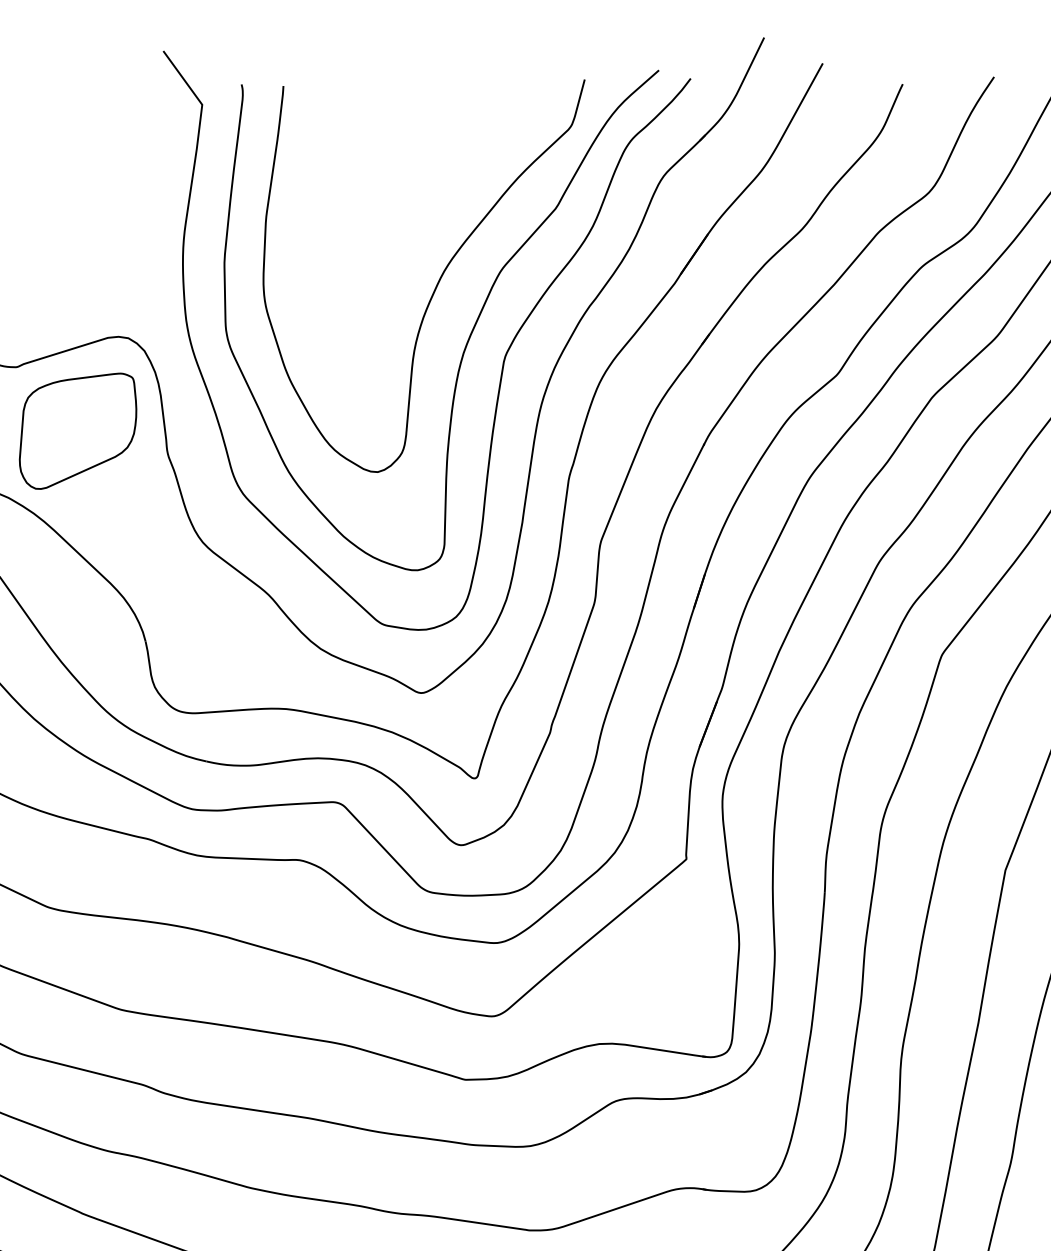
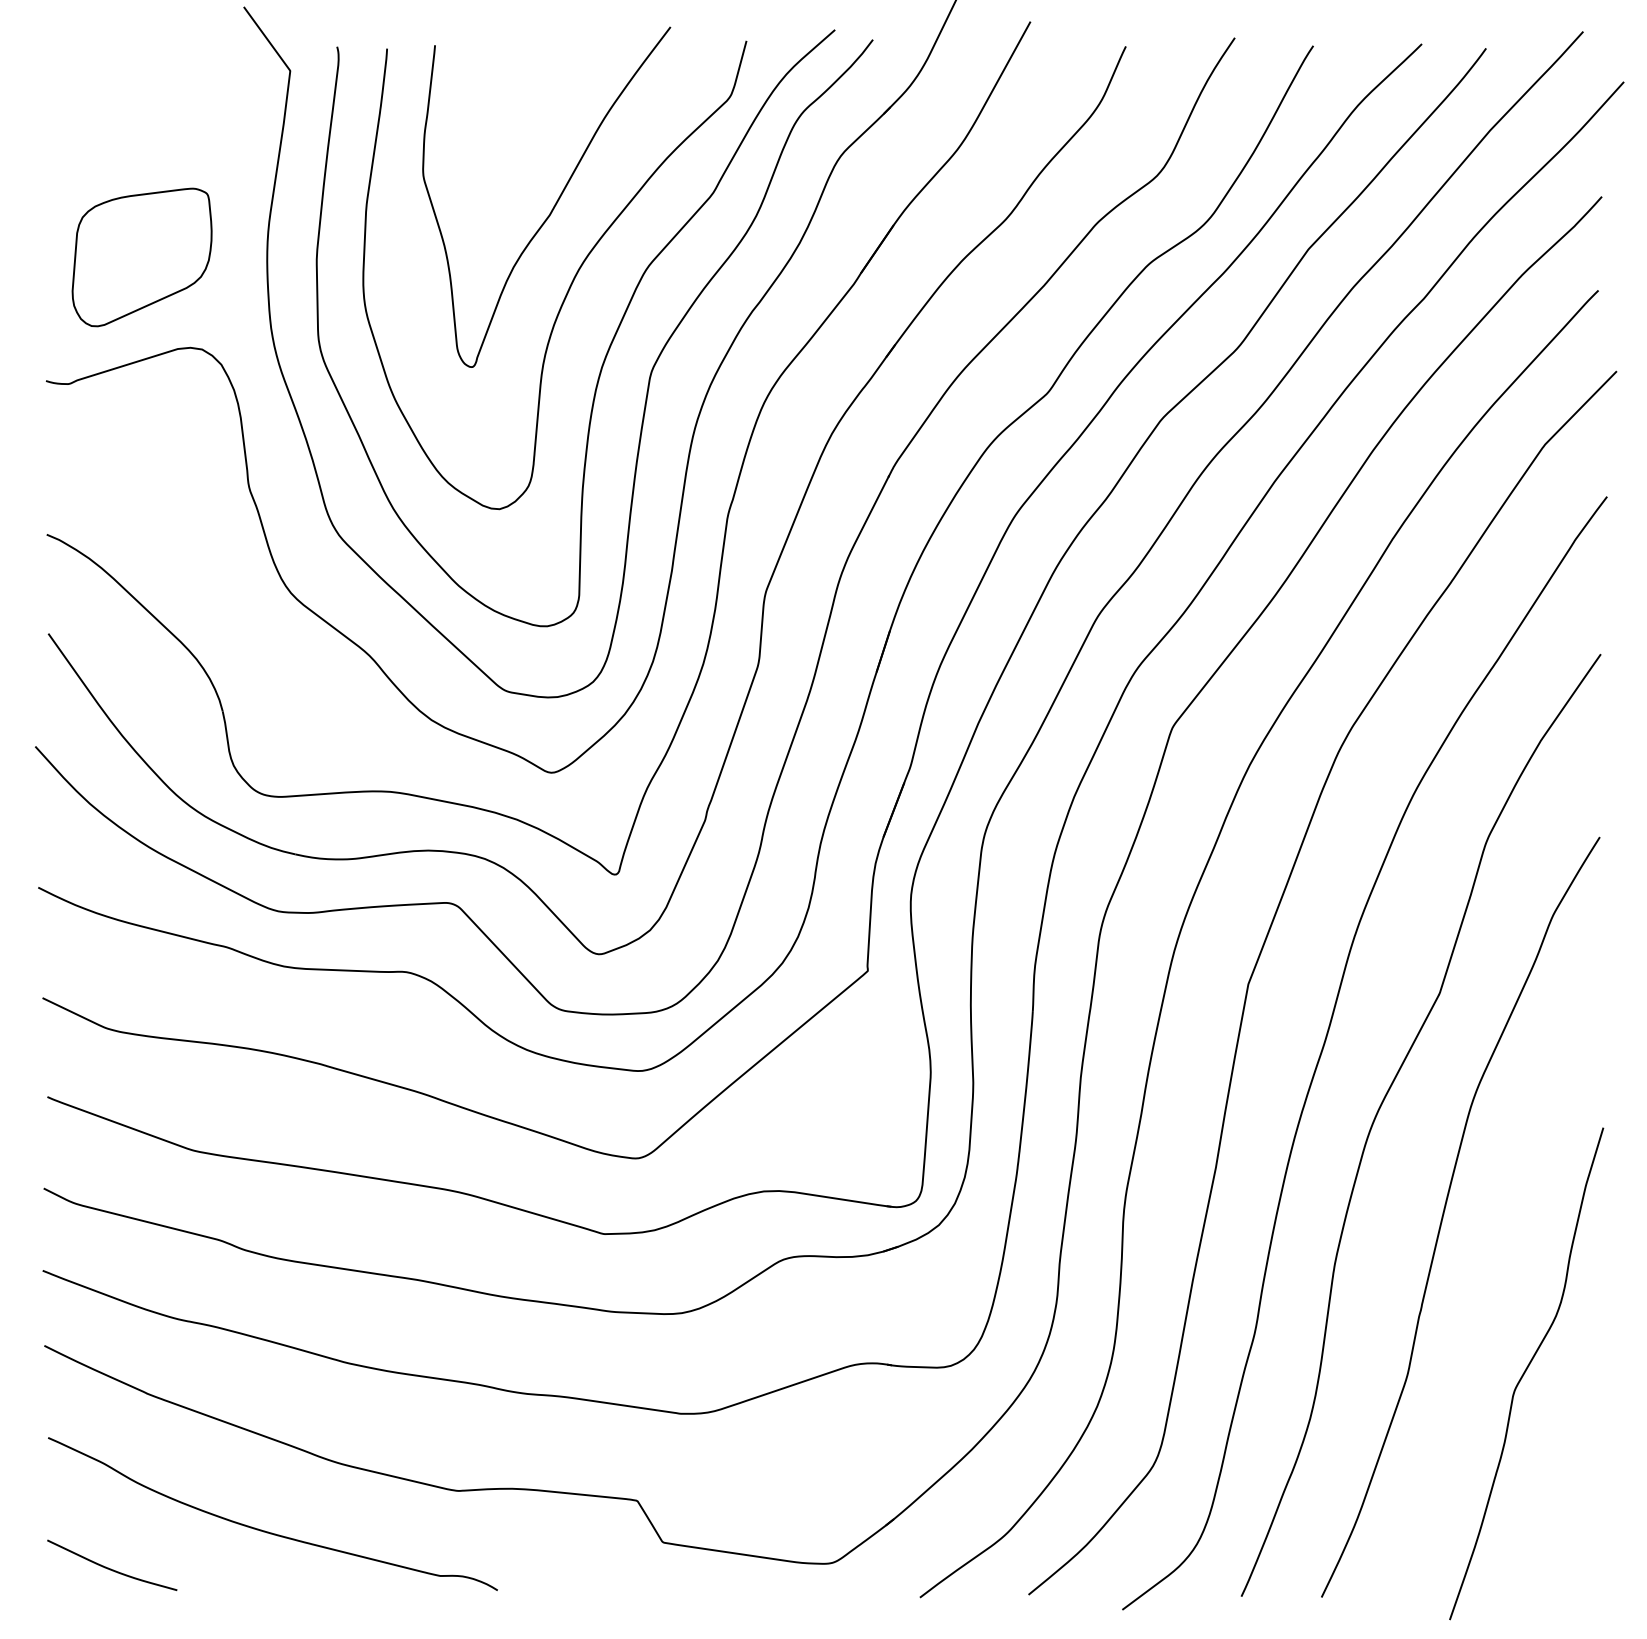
curve: (424, 215) -> (555, 202), added
part: (77, 431) -> (141, 257), moved

